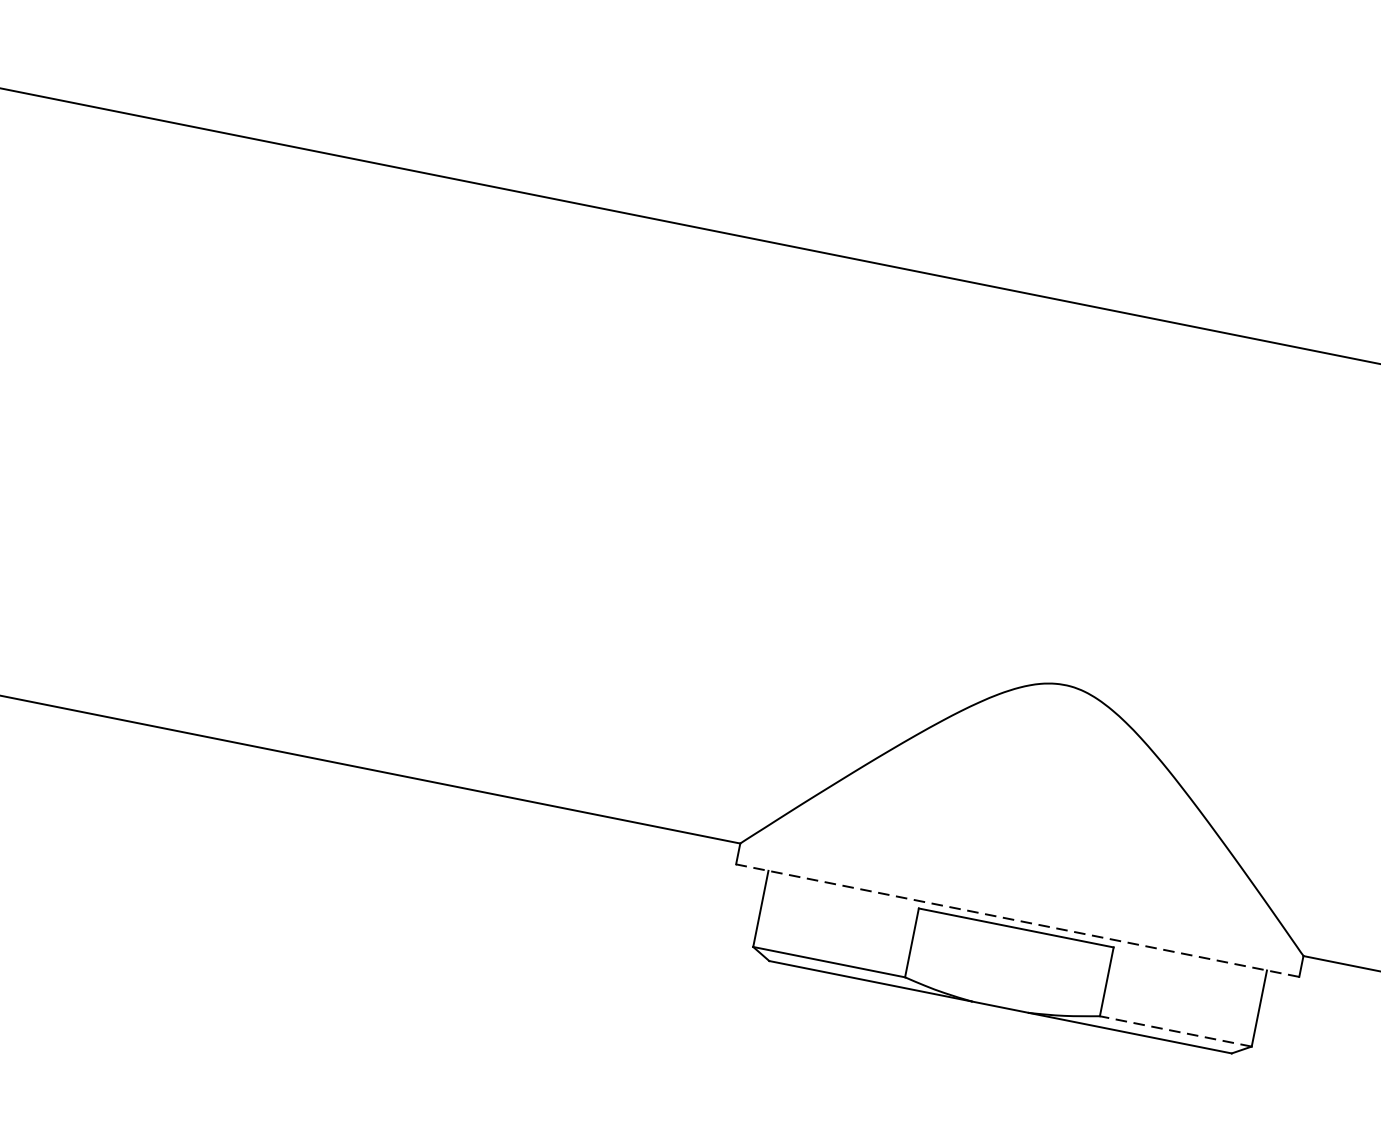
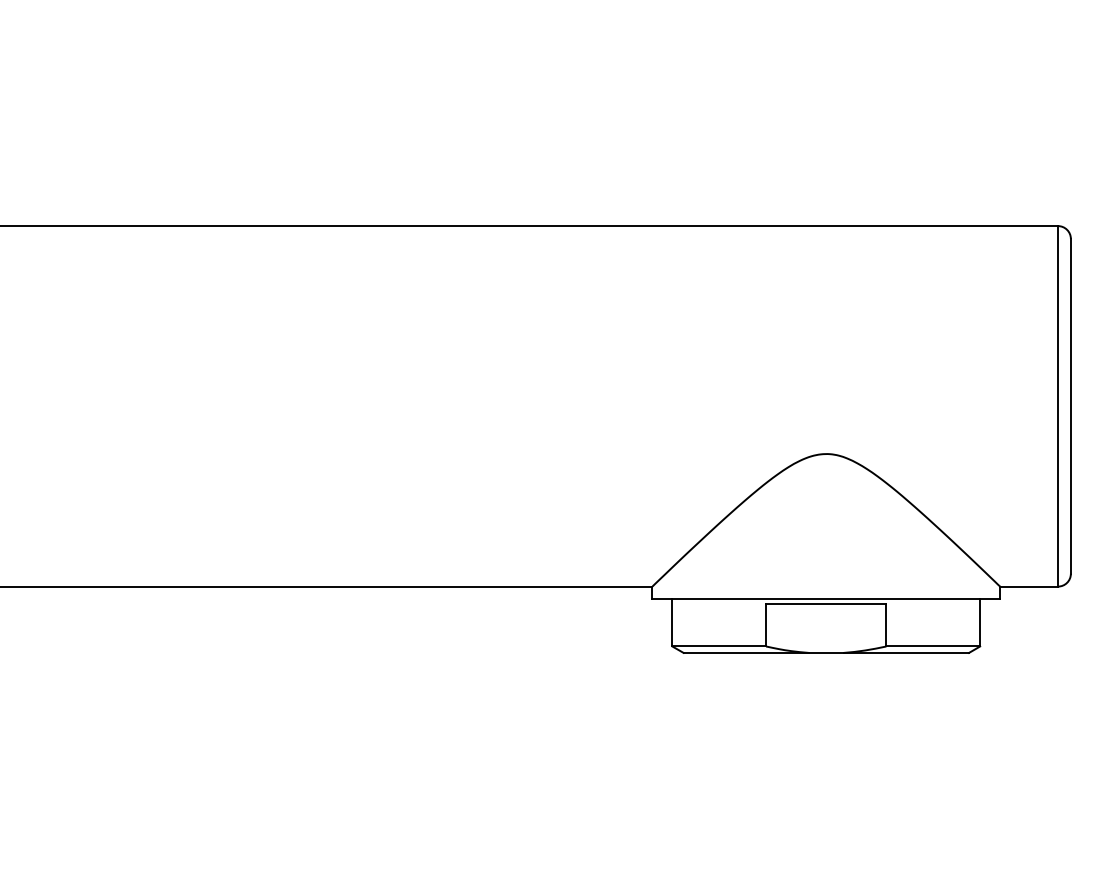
line: (1018, 920) -> (826, 599), dashed -> solid
line: (1176, 1031) -> (933, 646), dashed -> solid

